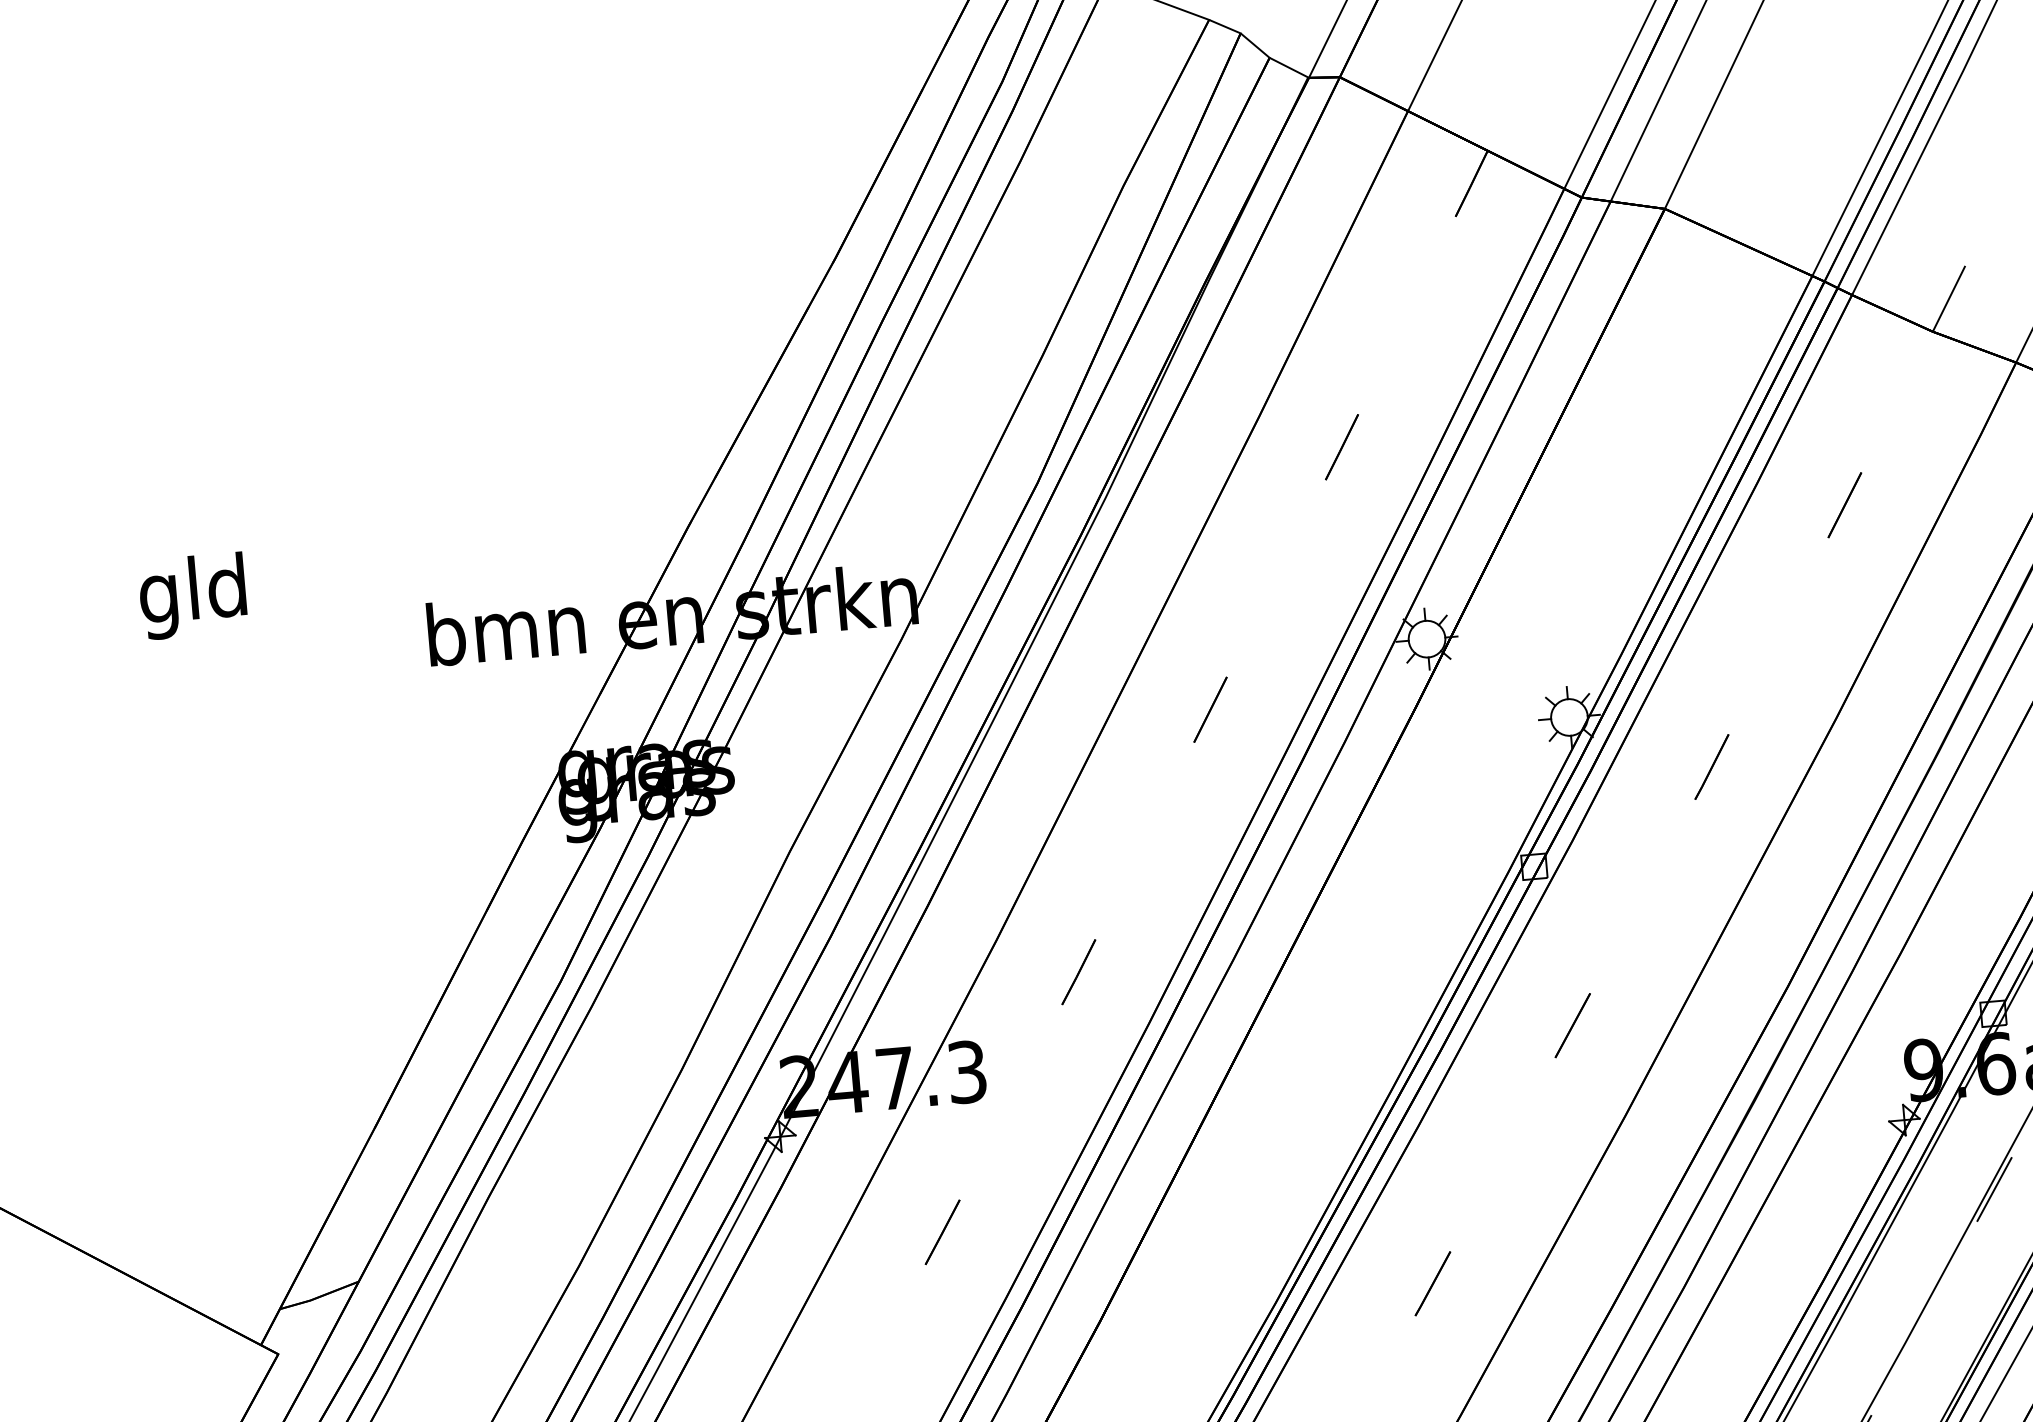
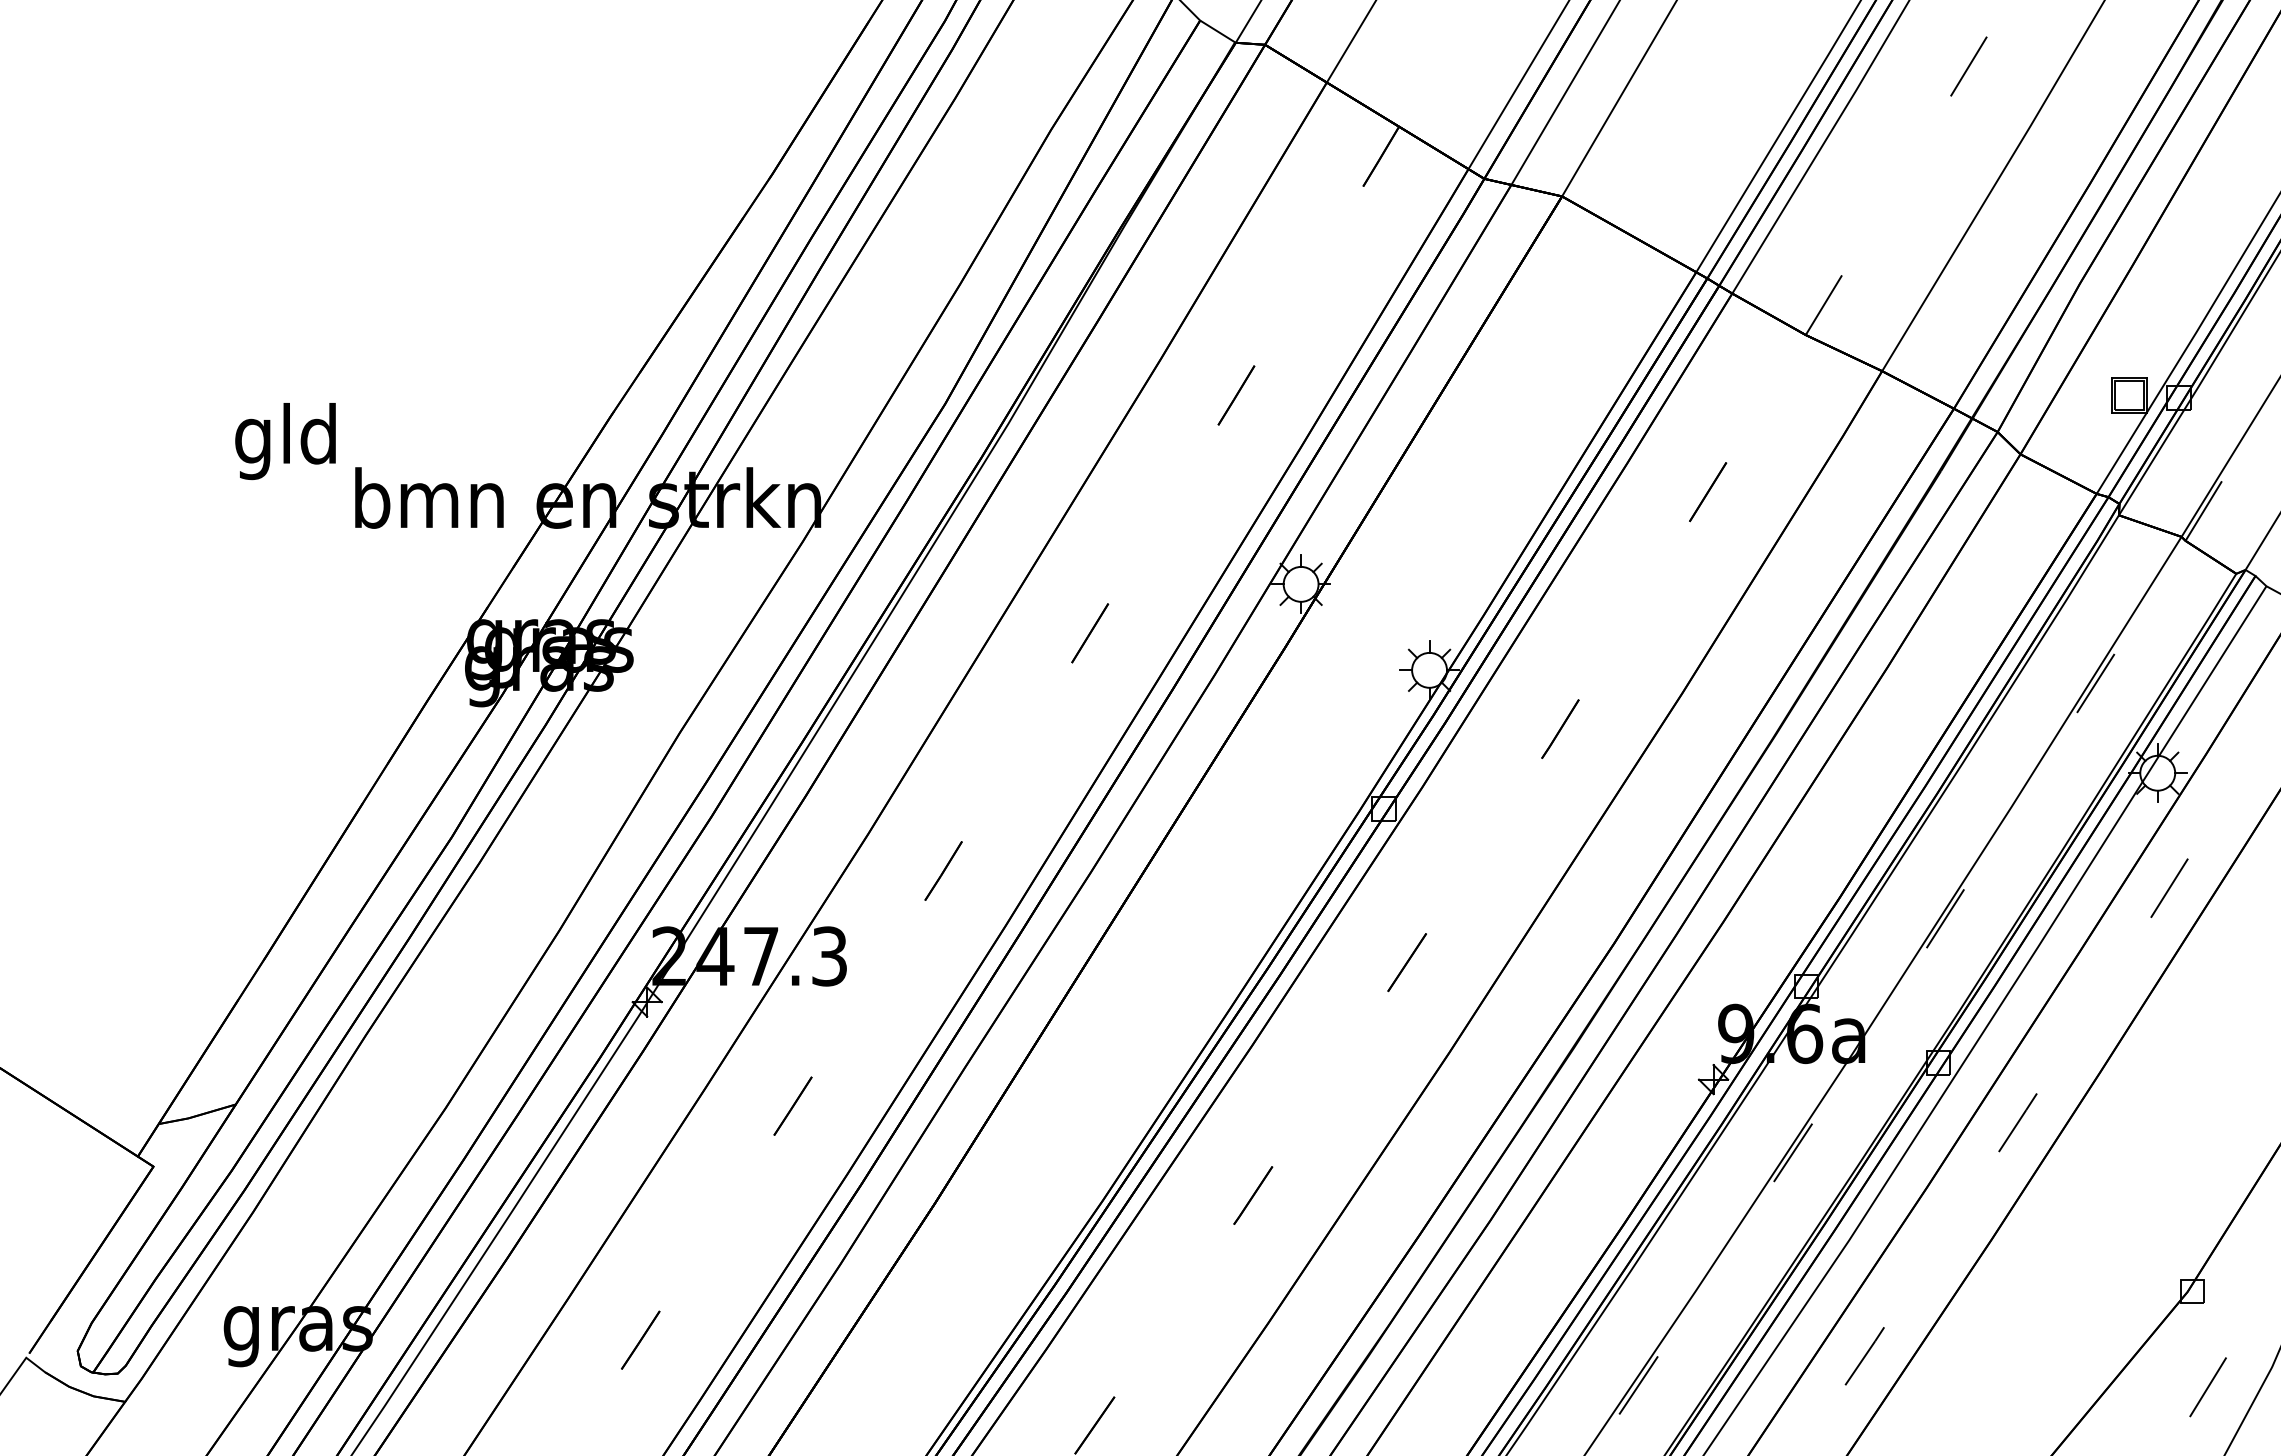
text: (192, 596) -> (285, 441), moved

